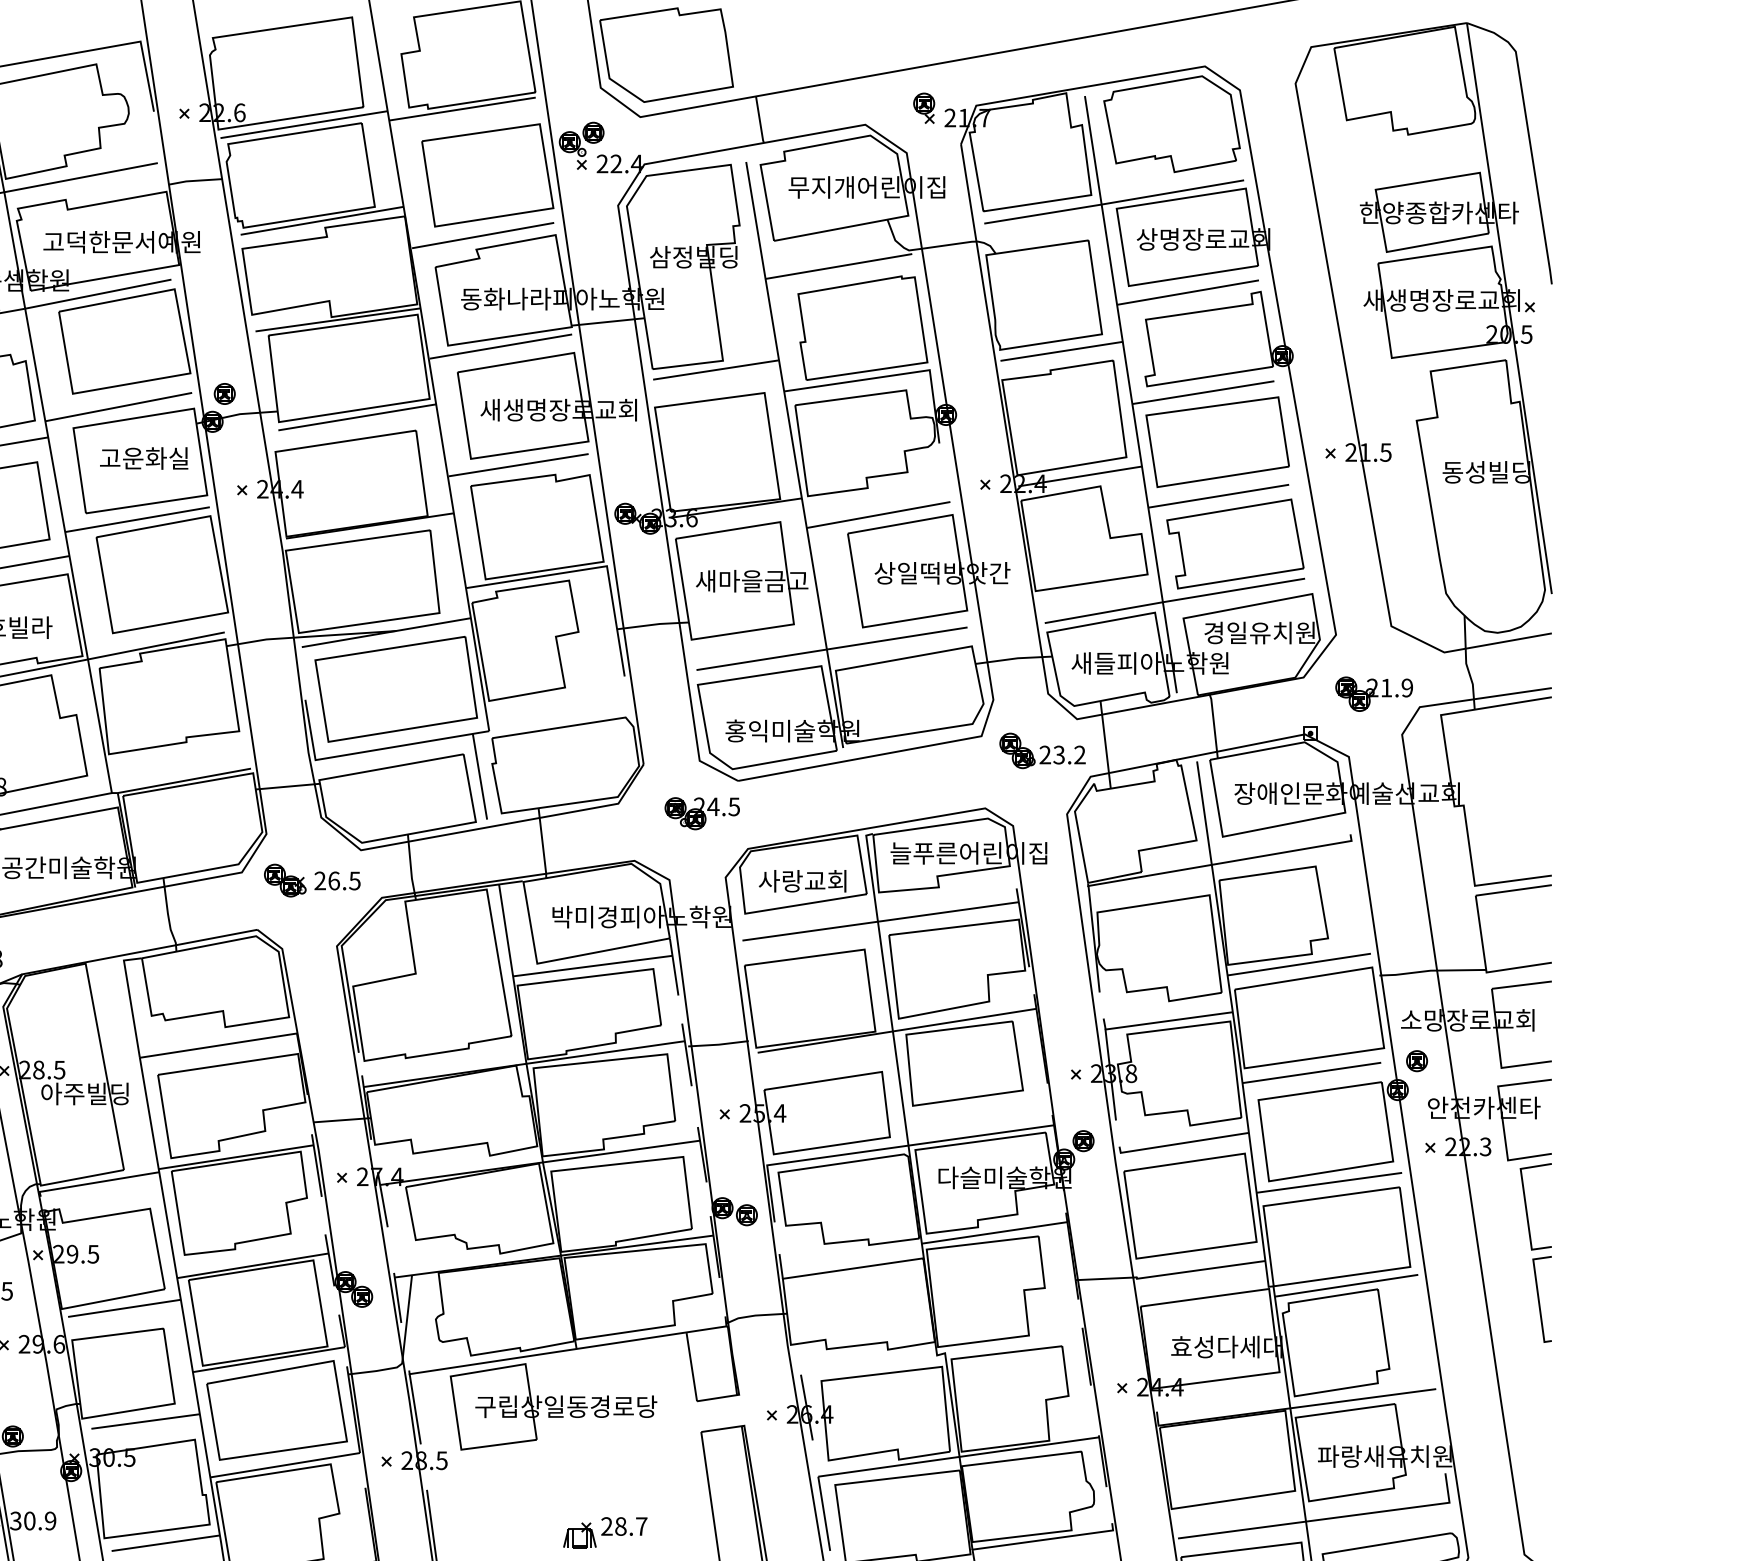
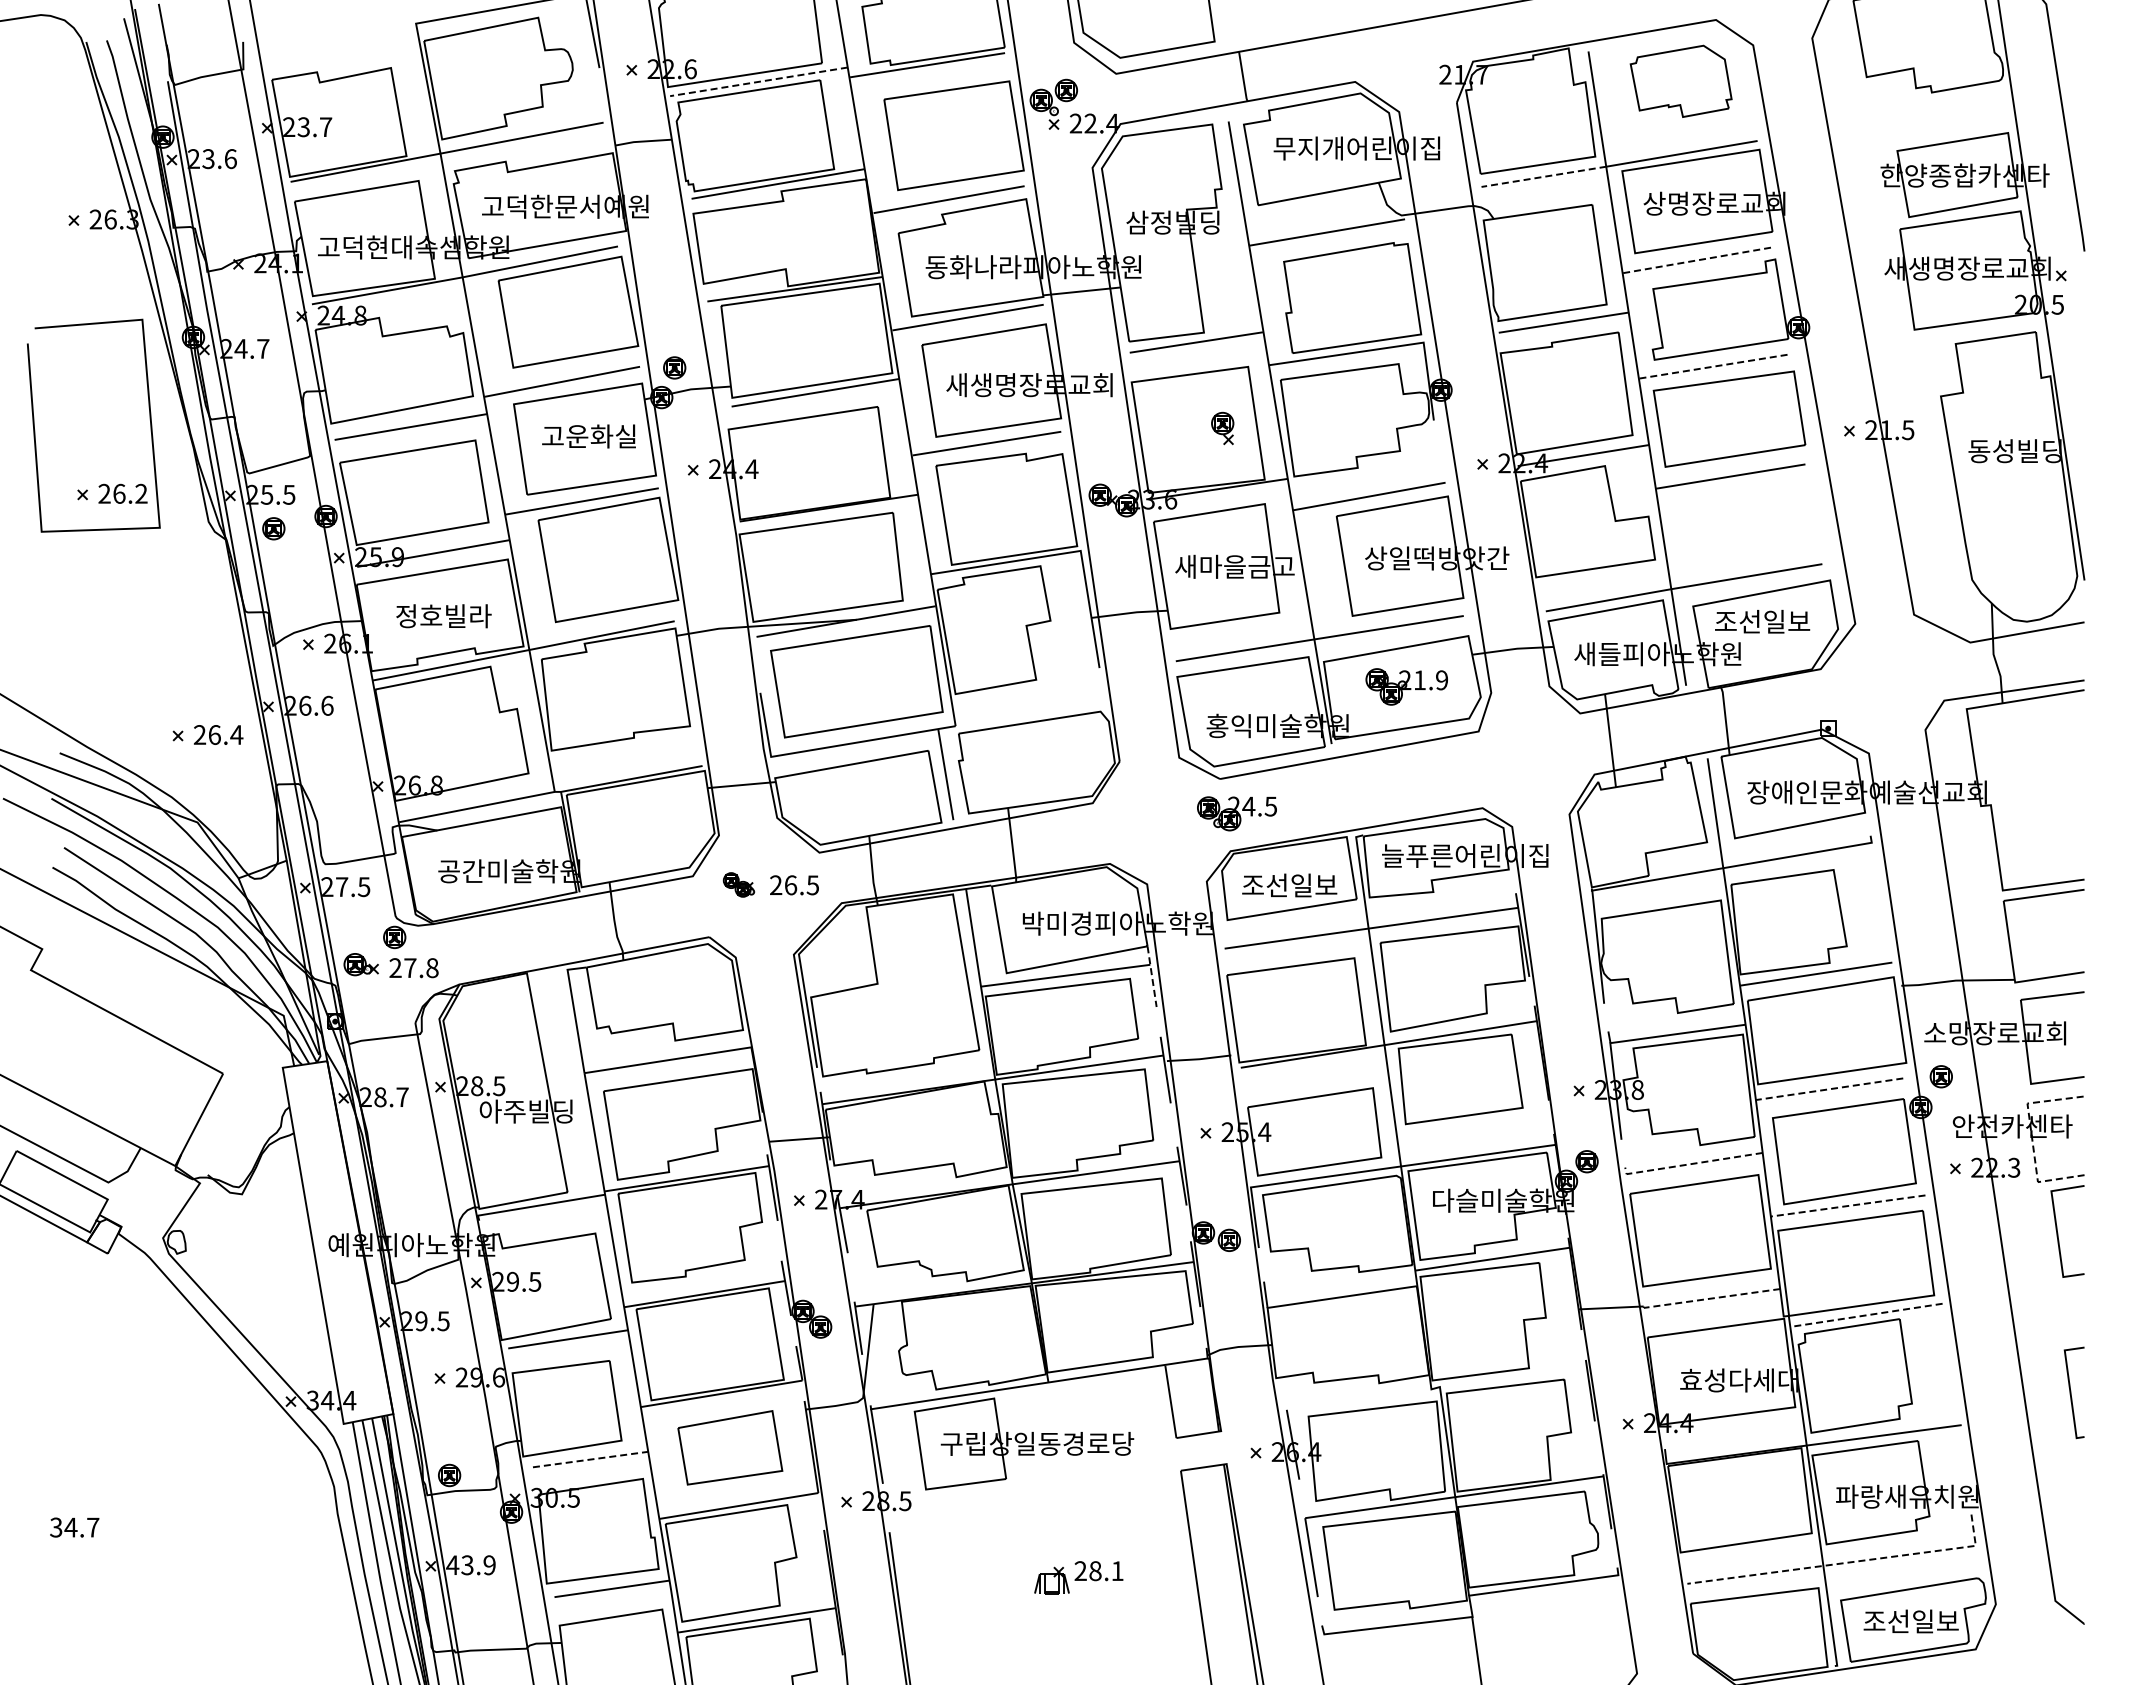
part: (923, 108) -> (1222, 428), moved
line: (303, 124) -> (758, 81), solid -> dashed
part: (1172, 124) -> (1681, 81), size x0.7
line: (1042, 213) -> (1543, 176), solid -> dashed
line: (1188, 292) -> (1698, 260), solid -> dashed
line: (1204, 392) -> (1715, 366), solid -> dashed
part: (1235, 544) -> (1748, 527), removed
text: (1259, 632) -> (1773, 621), 경일유치원 -> 조선일보
part: (1373, 693) -> (1406, 686), moved
part: (1042, 750) -> (1543, 746), removed
part: (701, 813) -> (1236, 813), moved
part: (284, 880) -> (738, 884), size x0.7
text: (803, 881) -> (1289, 885), 사랑교회 -> 조선일보
line: (674, 966) -> (1152, 976), solid -> dashed
line: (1311, 1073) -> (1829, 1089), solid -> dashed
line: (1502, 1118) -> (2032, 1137), solid -> dashed
line: (1180, 1143) -> (1690, 1164), solid -> dashed
line: (1328, 1183) -> (1847, 1206), solid -> dashed
line: (1199, 1269) -> (1710, 1298), solid -> dashed
line: (1345, 1285) -> (1865, 1315), solid -> dashed
line: (1539, 1299) -> (2071, 1392), moved
part: (277, 1410) -> (730, 1447), size x0.7
line: (146, 1421) -> (591, 1459), solid -> dashed
line: (1328, 1518) -> (1847, 1562), solid -> dashed
text: (22, 1521) -> (459, 1565), 30.9 -> 43.9
text: (641, 1525) -> (1117, 1570), 28.7 -> 28.1

